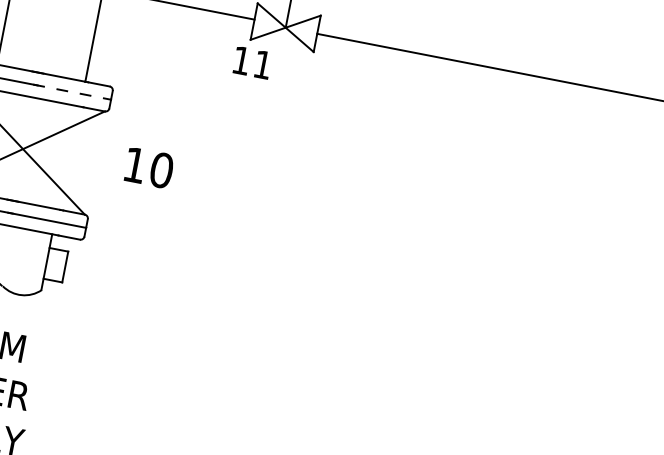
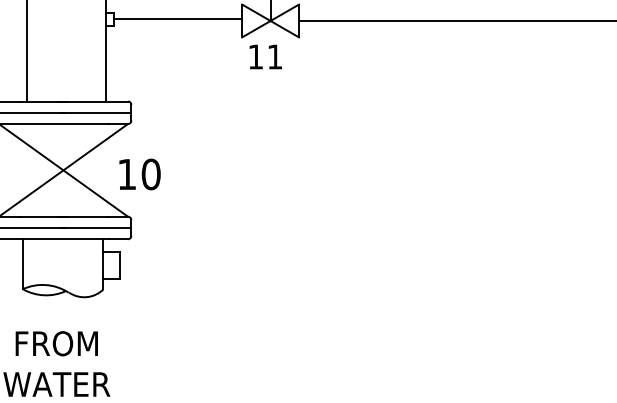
text: (252, 62) -> (265, 56), moved
line: (72, 91) -> (96, 112), dashed -> solid
text: (148, 167) -> (139, 174), moved

